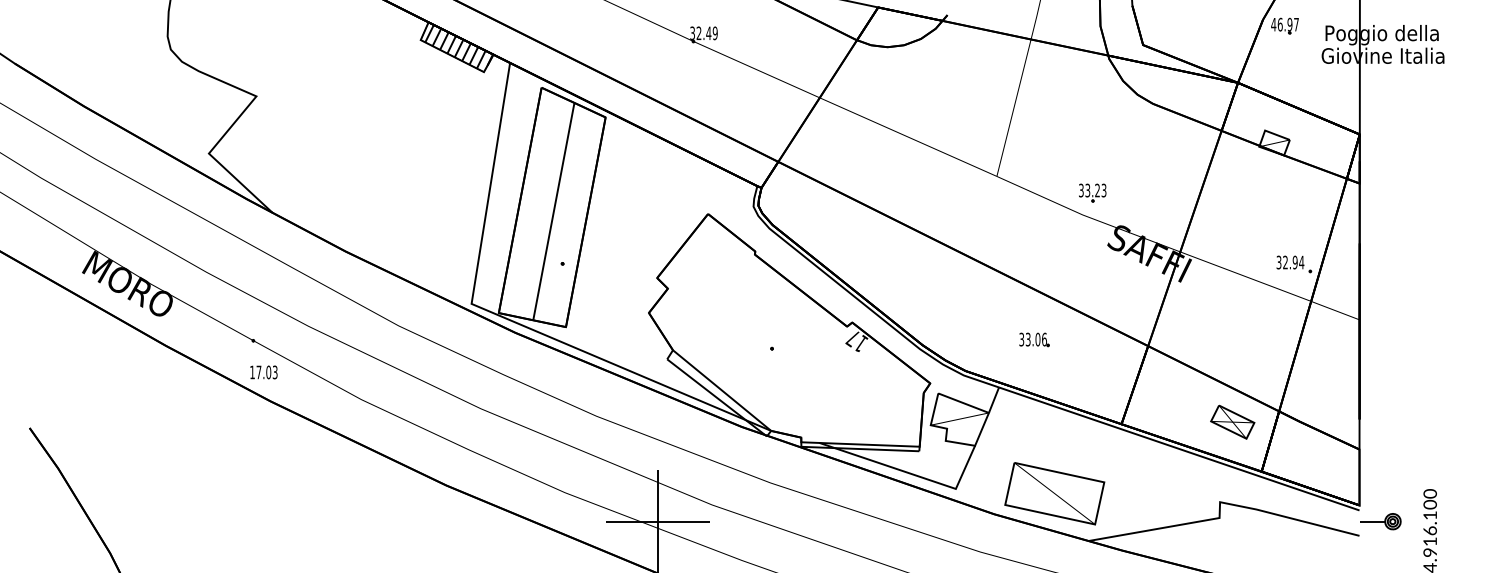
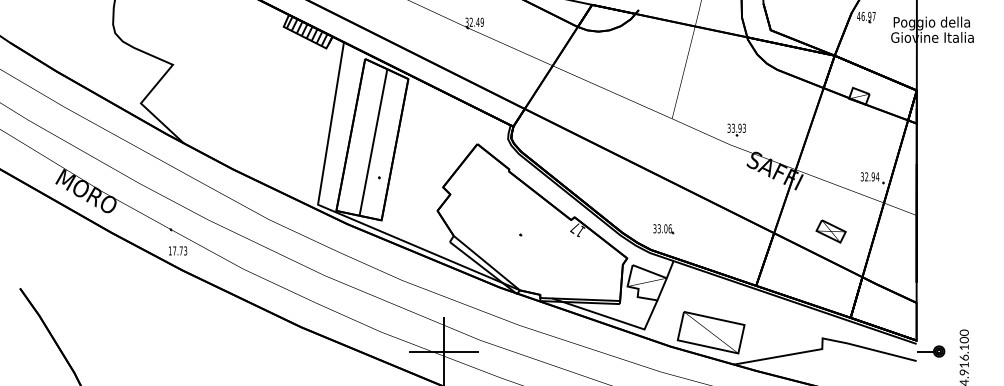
text: (1096, 190) -> (739, 128), 33.23 -> 33.93
part: (1034, 340) -> (663, 229), moved
text: (267, 371) -> (180, 250), 17.03 -> 17.73
part: (1231, 422) -> (830, 231), moved

